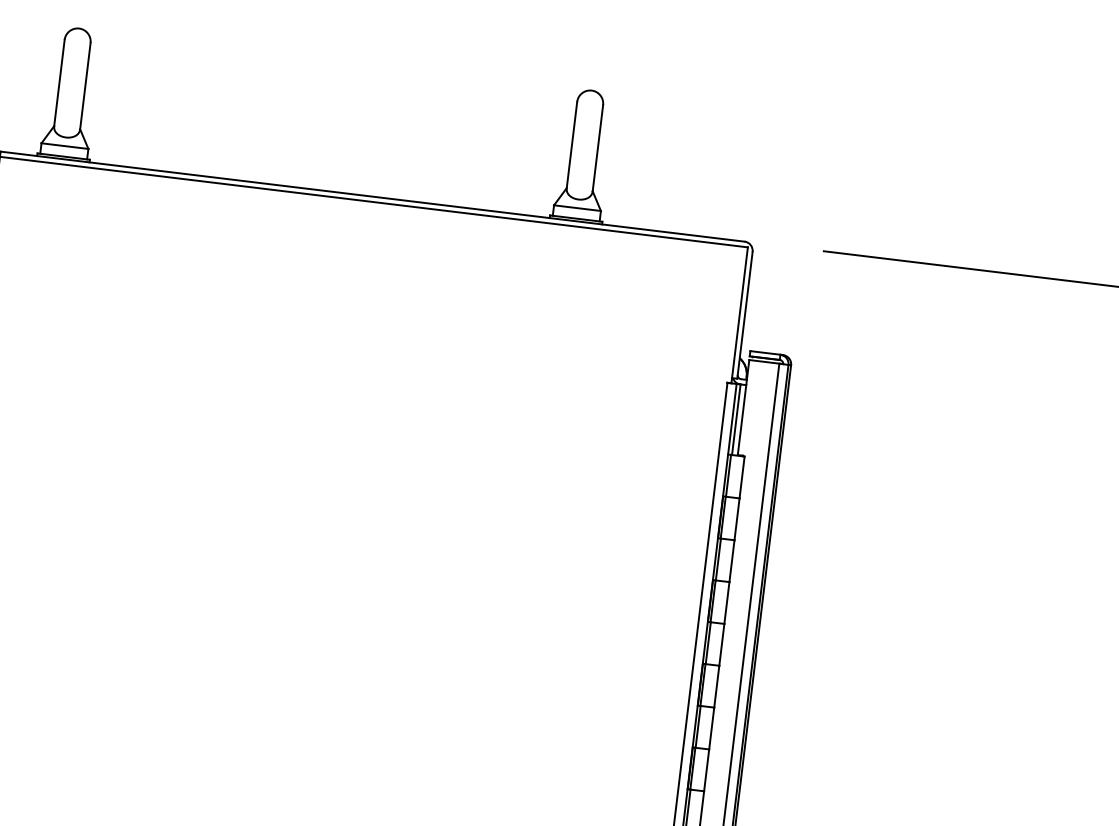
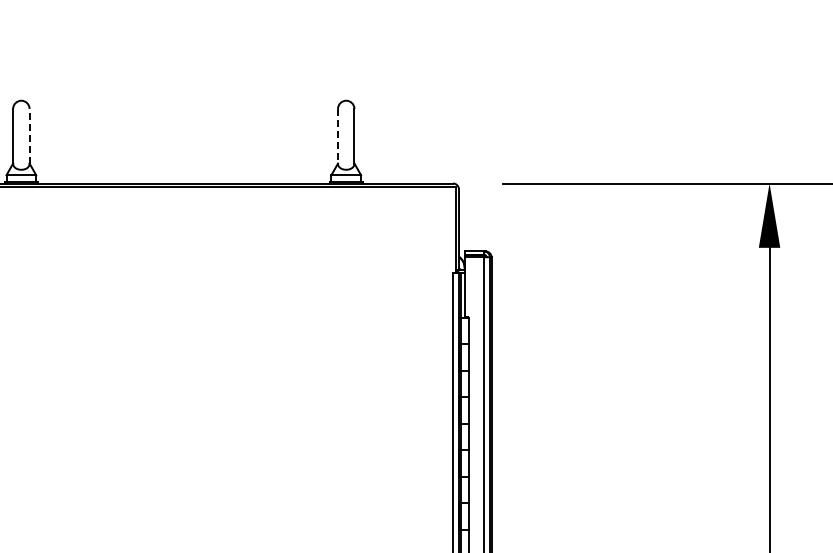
line: (85, 84) -> (29, 135), solid -> dashed
line: (572, 145) -> (338, 136), solid -> dashed

